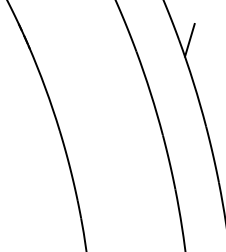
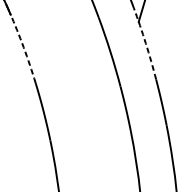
arc: (193, 83) -> (145, 43), solid -> dashed
arc: (45, 87) -> (23, 47), solid -> dashed

